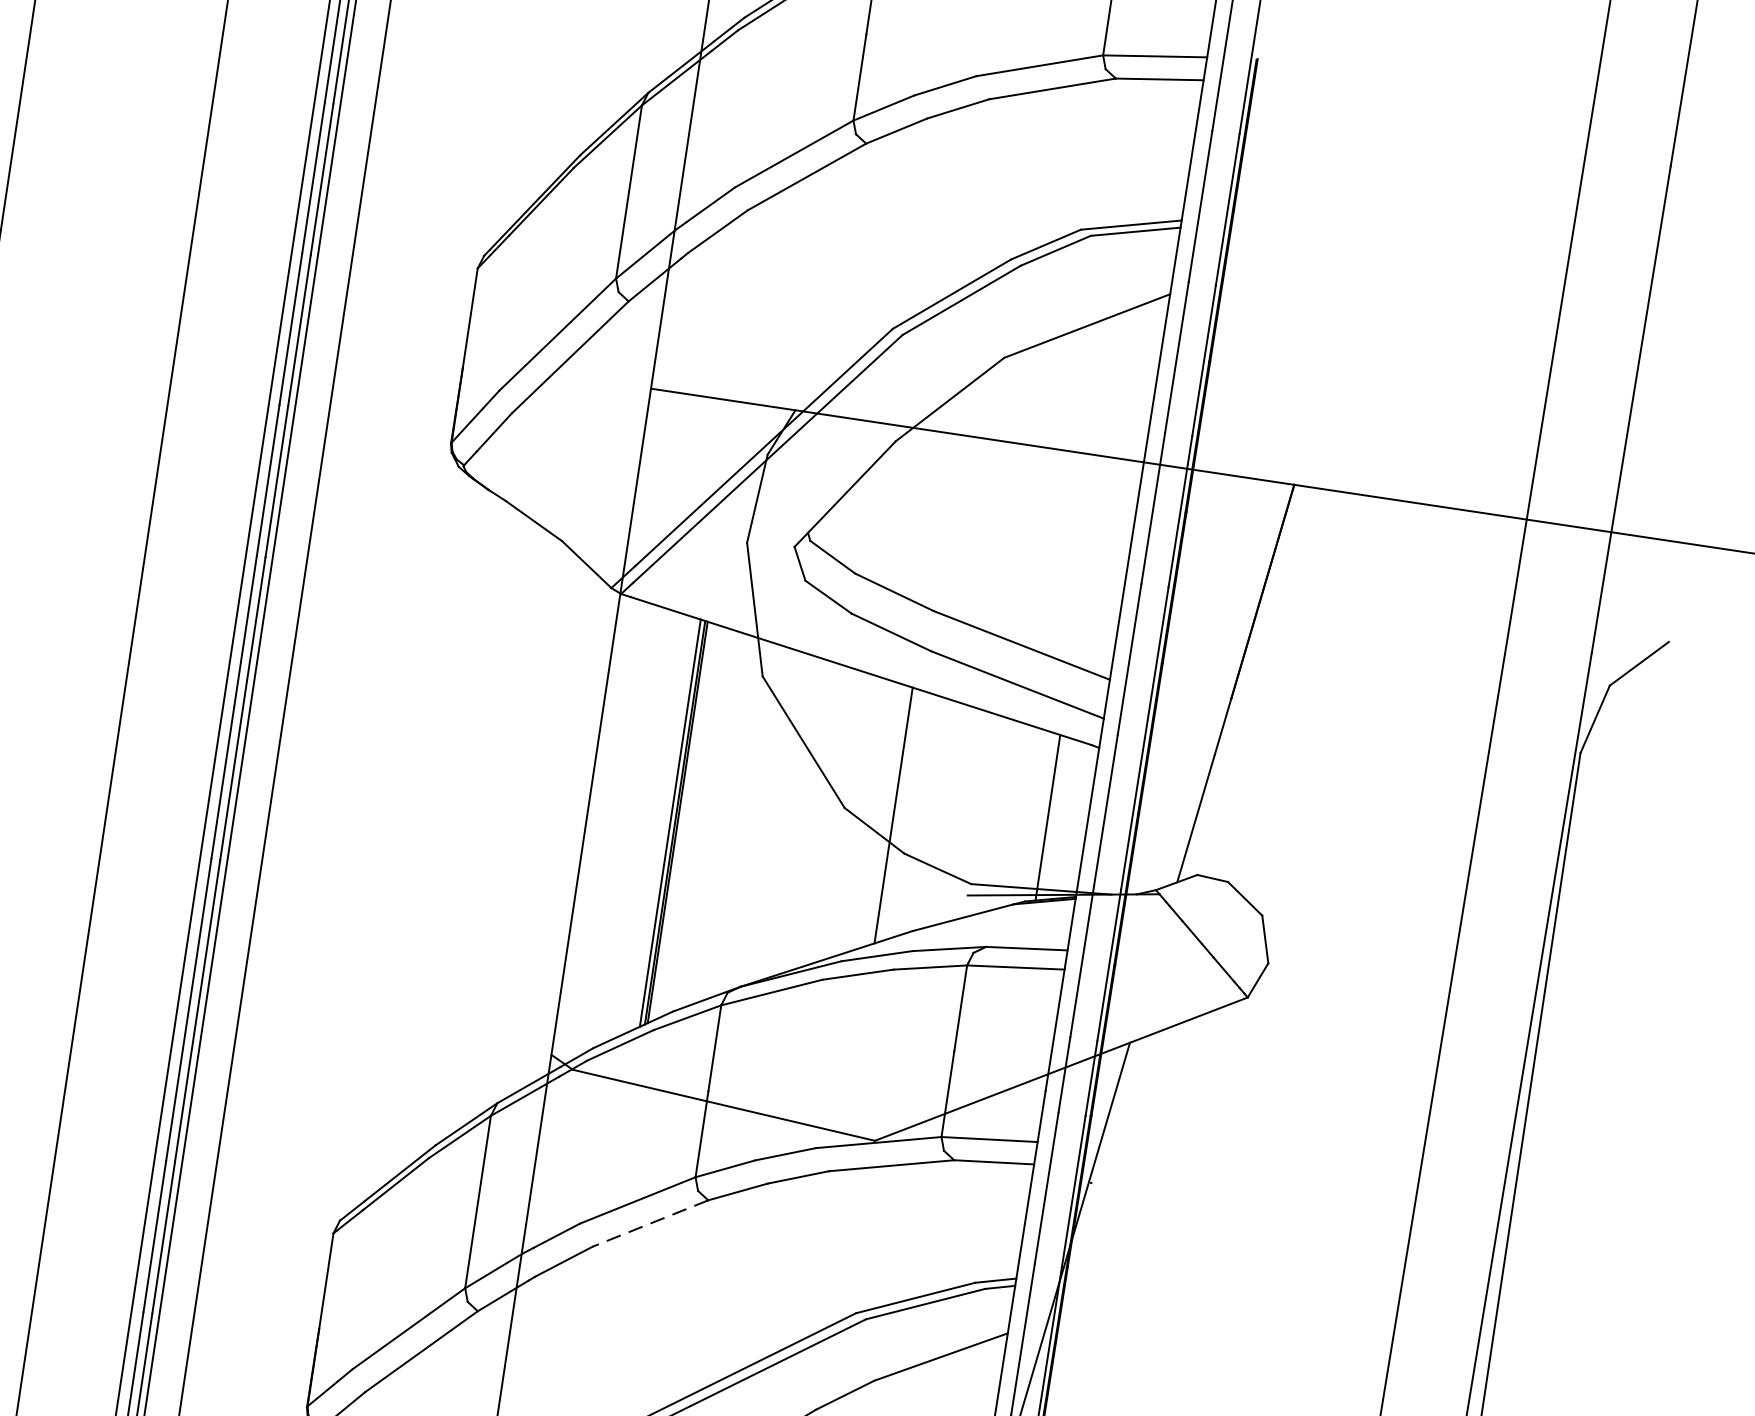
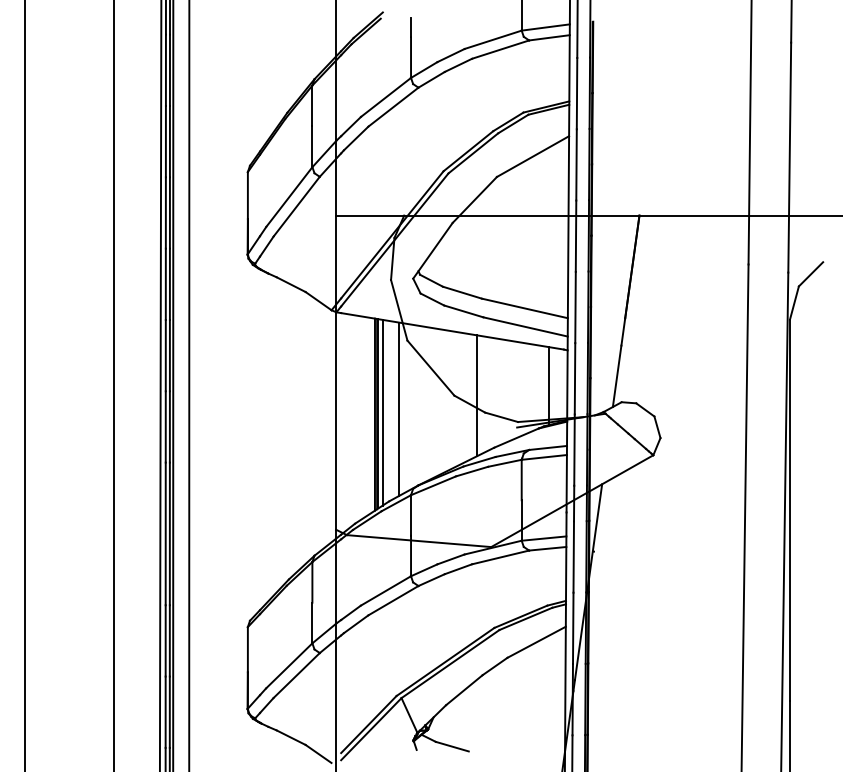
line: (721, 819) -> (398, 409), added
line: (686, 820) -> (382, 412), added
line: (648, 1222) -> (392, 600), dashed -> solid

